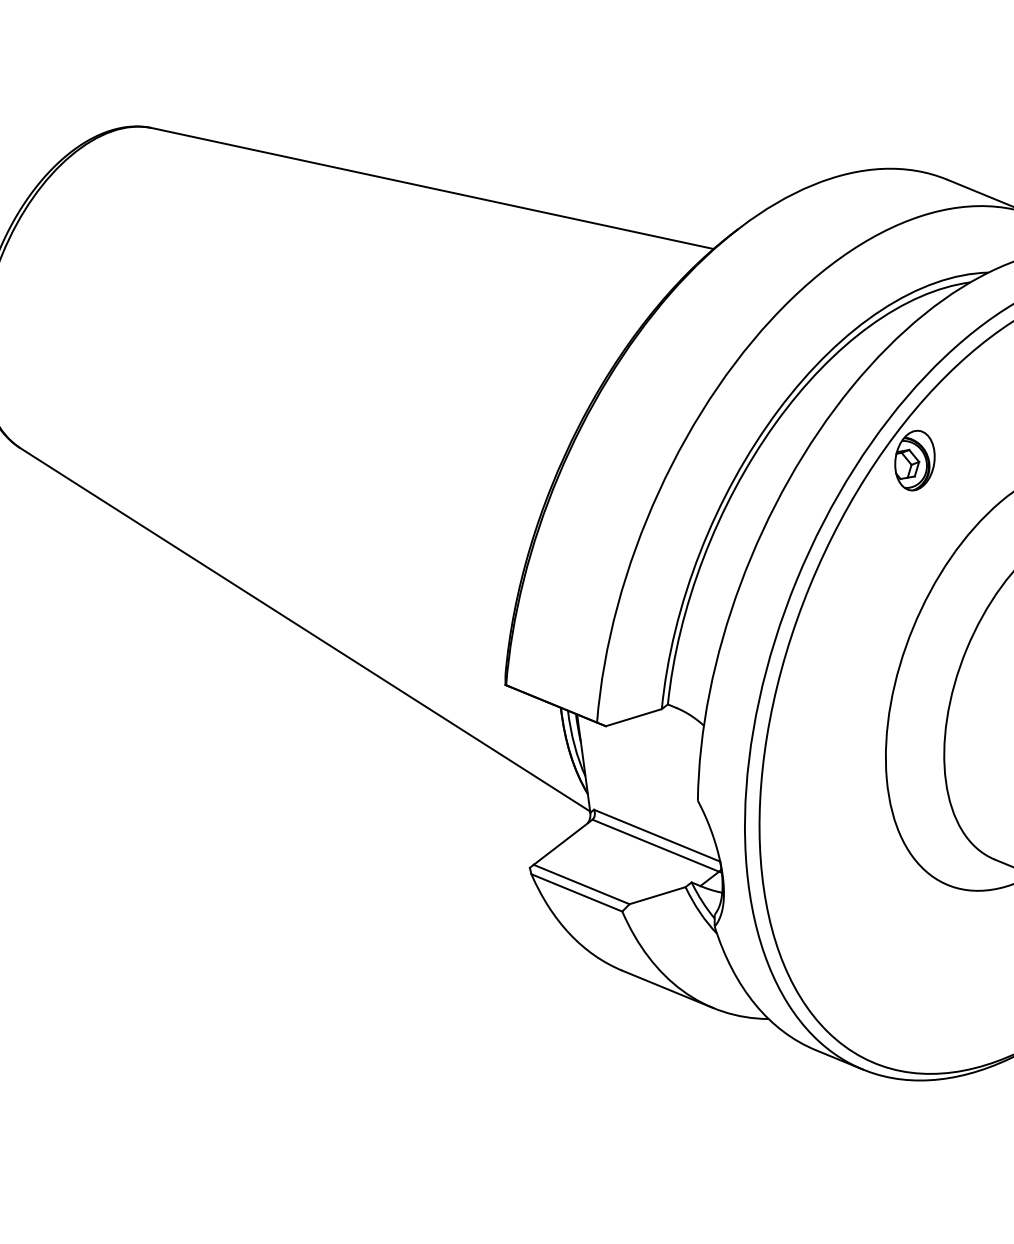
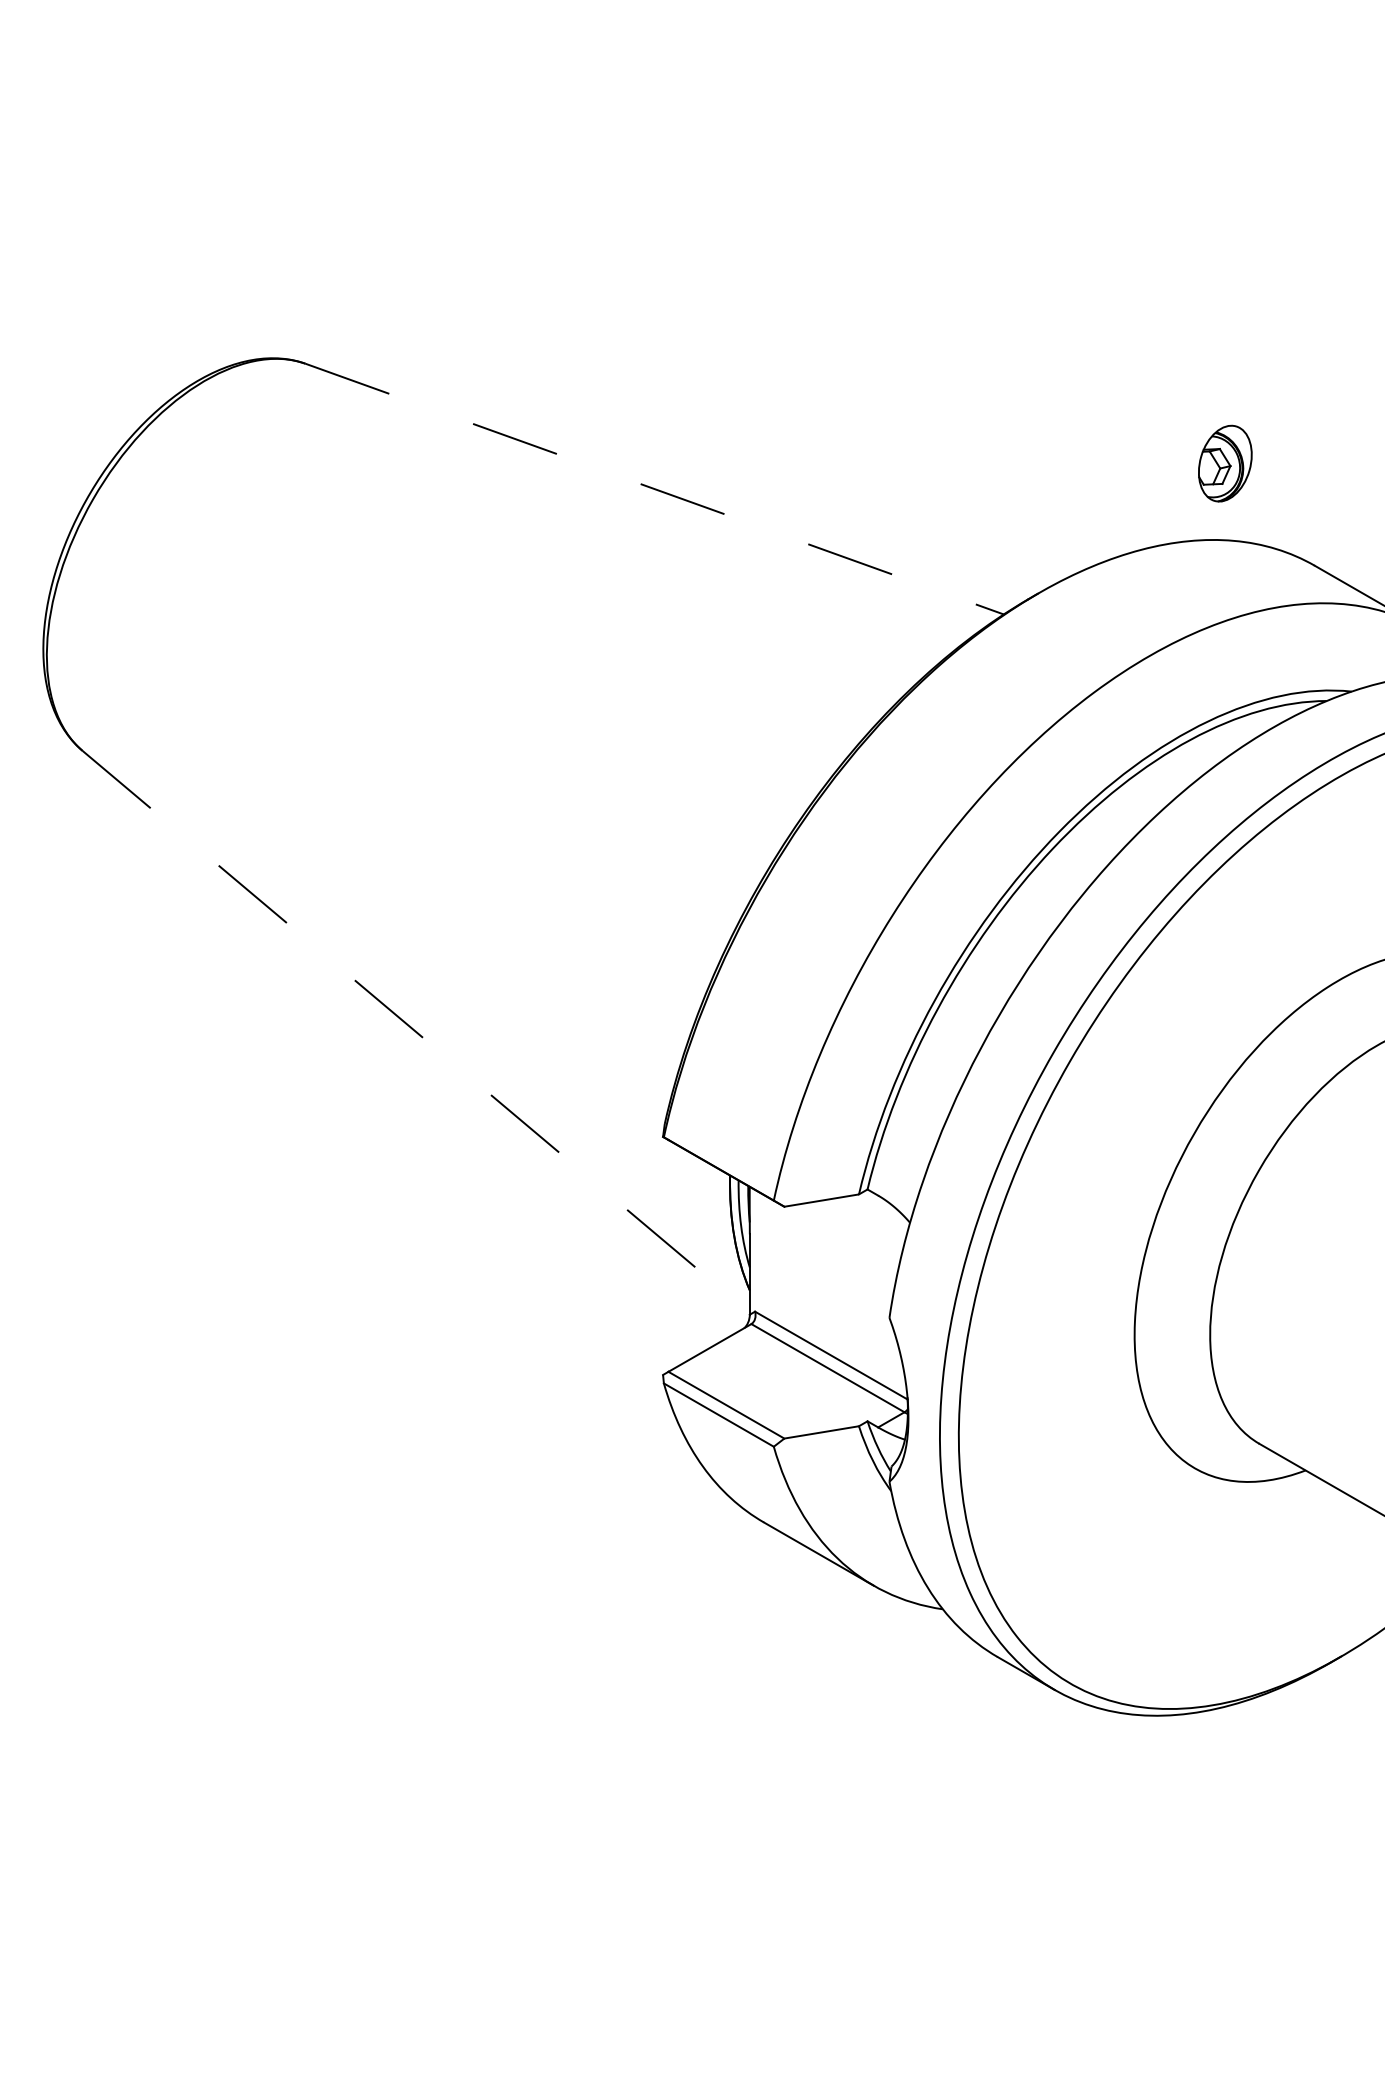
line: (432, 188) -> (654, 489), solid -> dashed
part: (915, 460) -> (1225, 463), moved
line: (305, 630) -> (416, 1032), solid -> dashed

